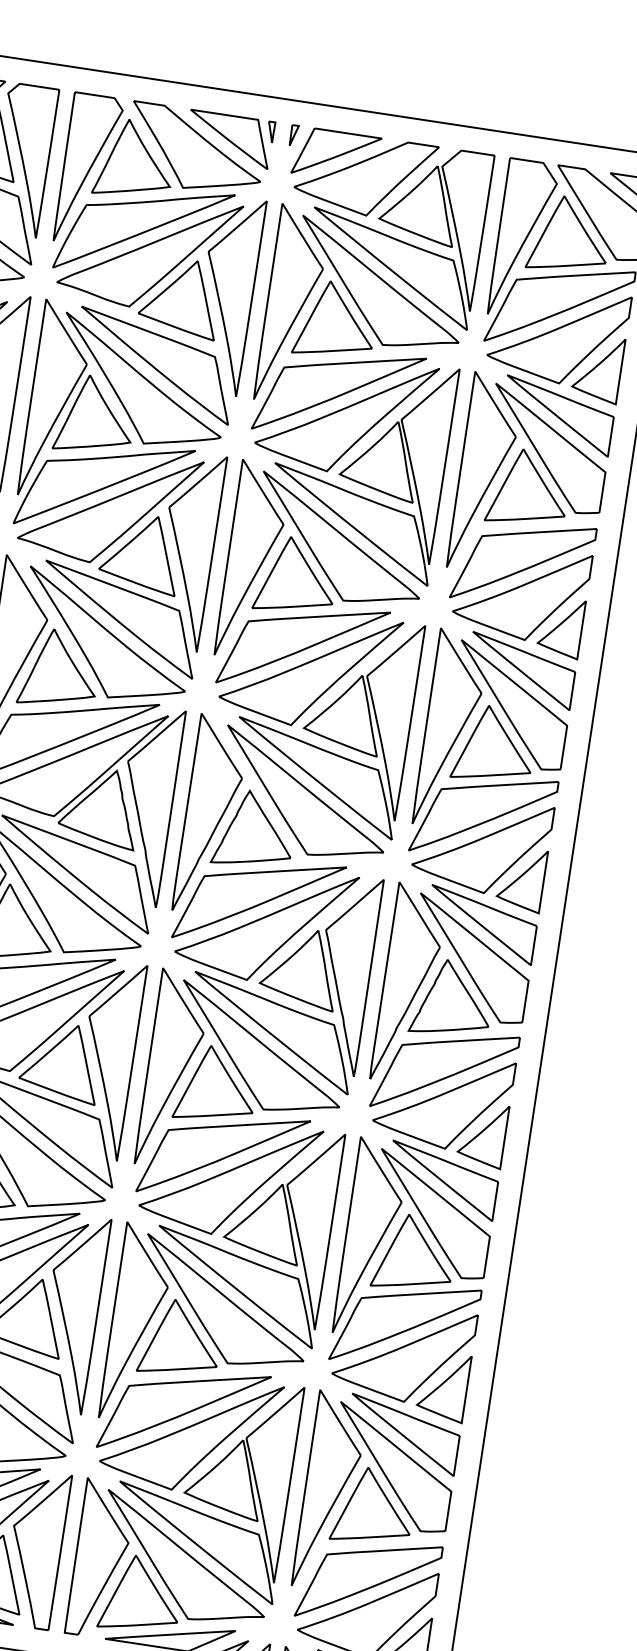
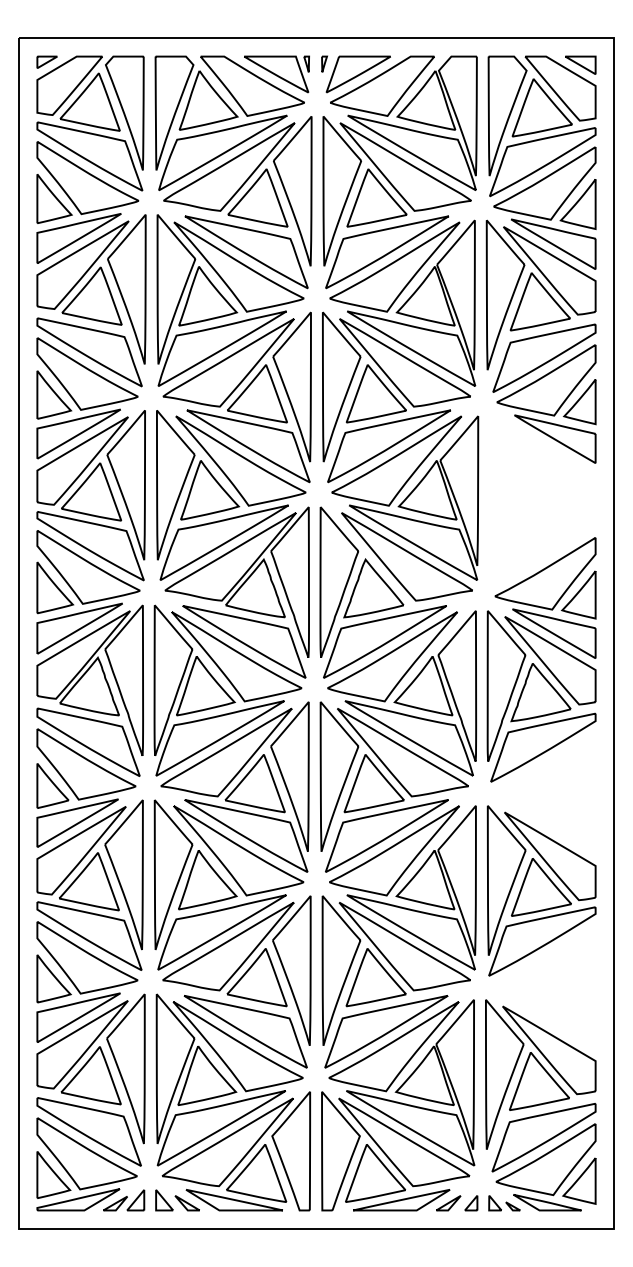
part: (492, 748) -> (542, 500), removed
part: (438, 1132) -> (545, 793), removed
part: (399, 1385) -> (544, 987), removed

